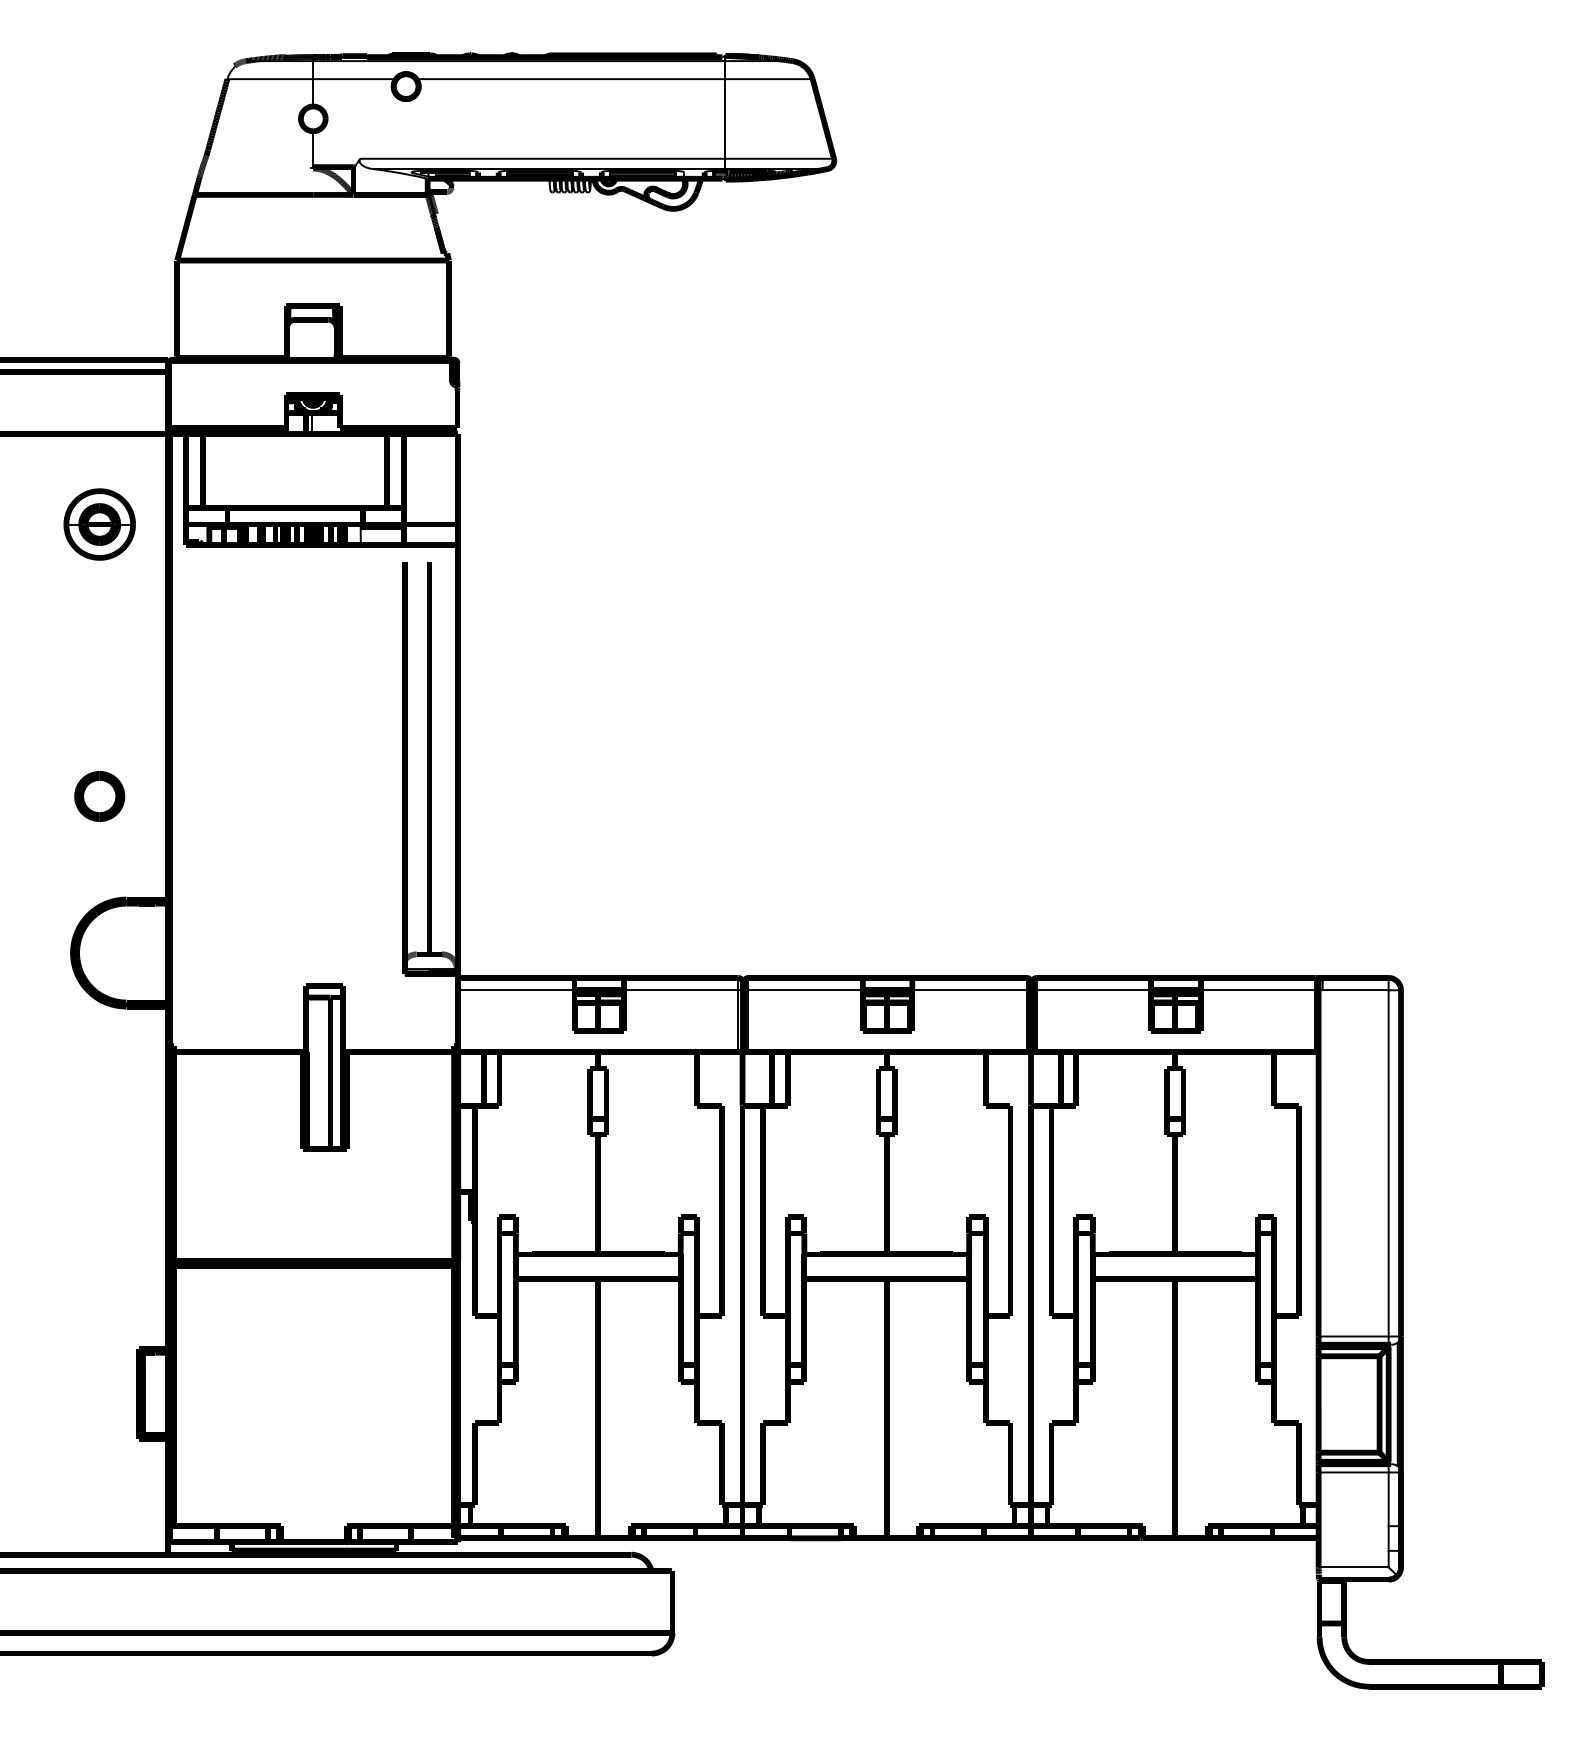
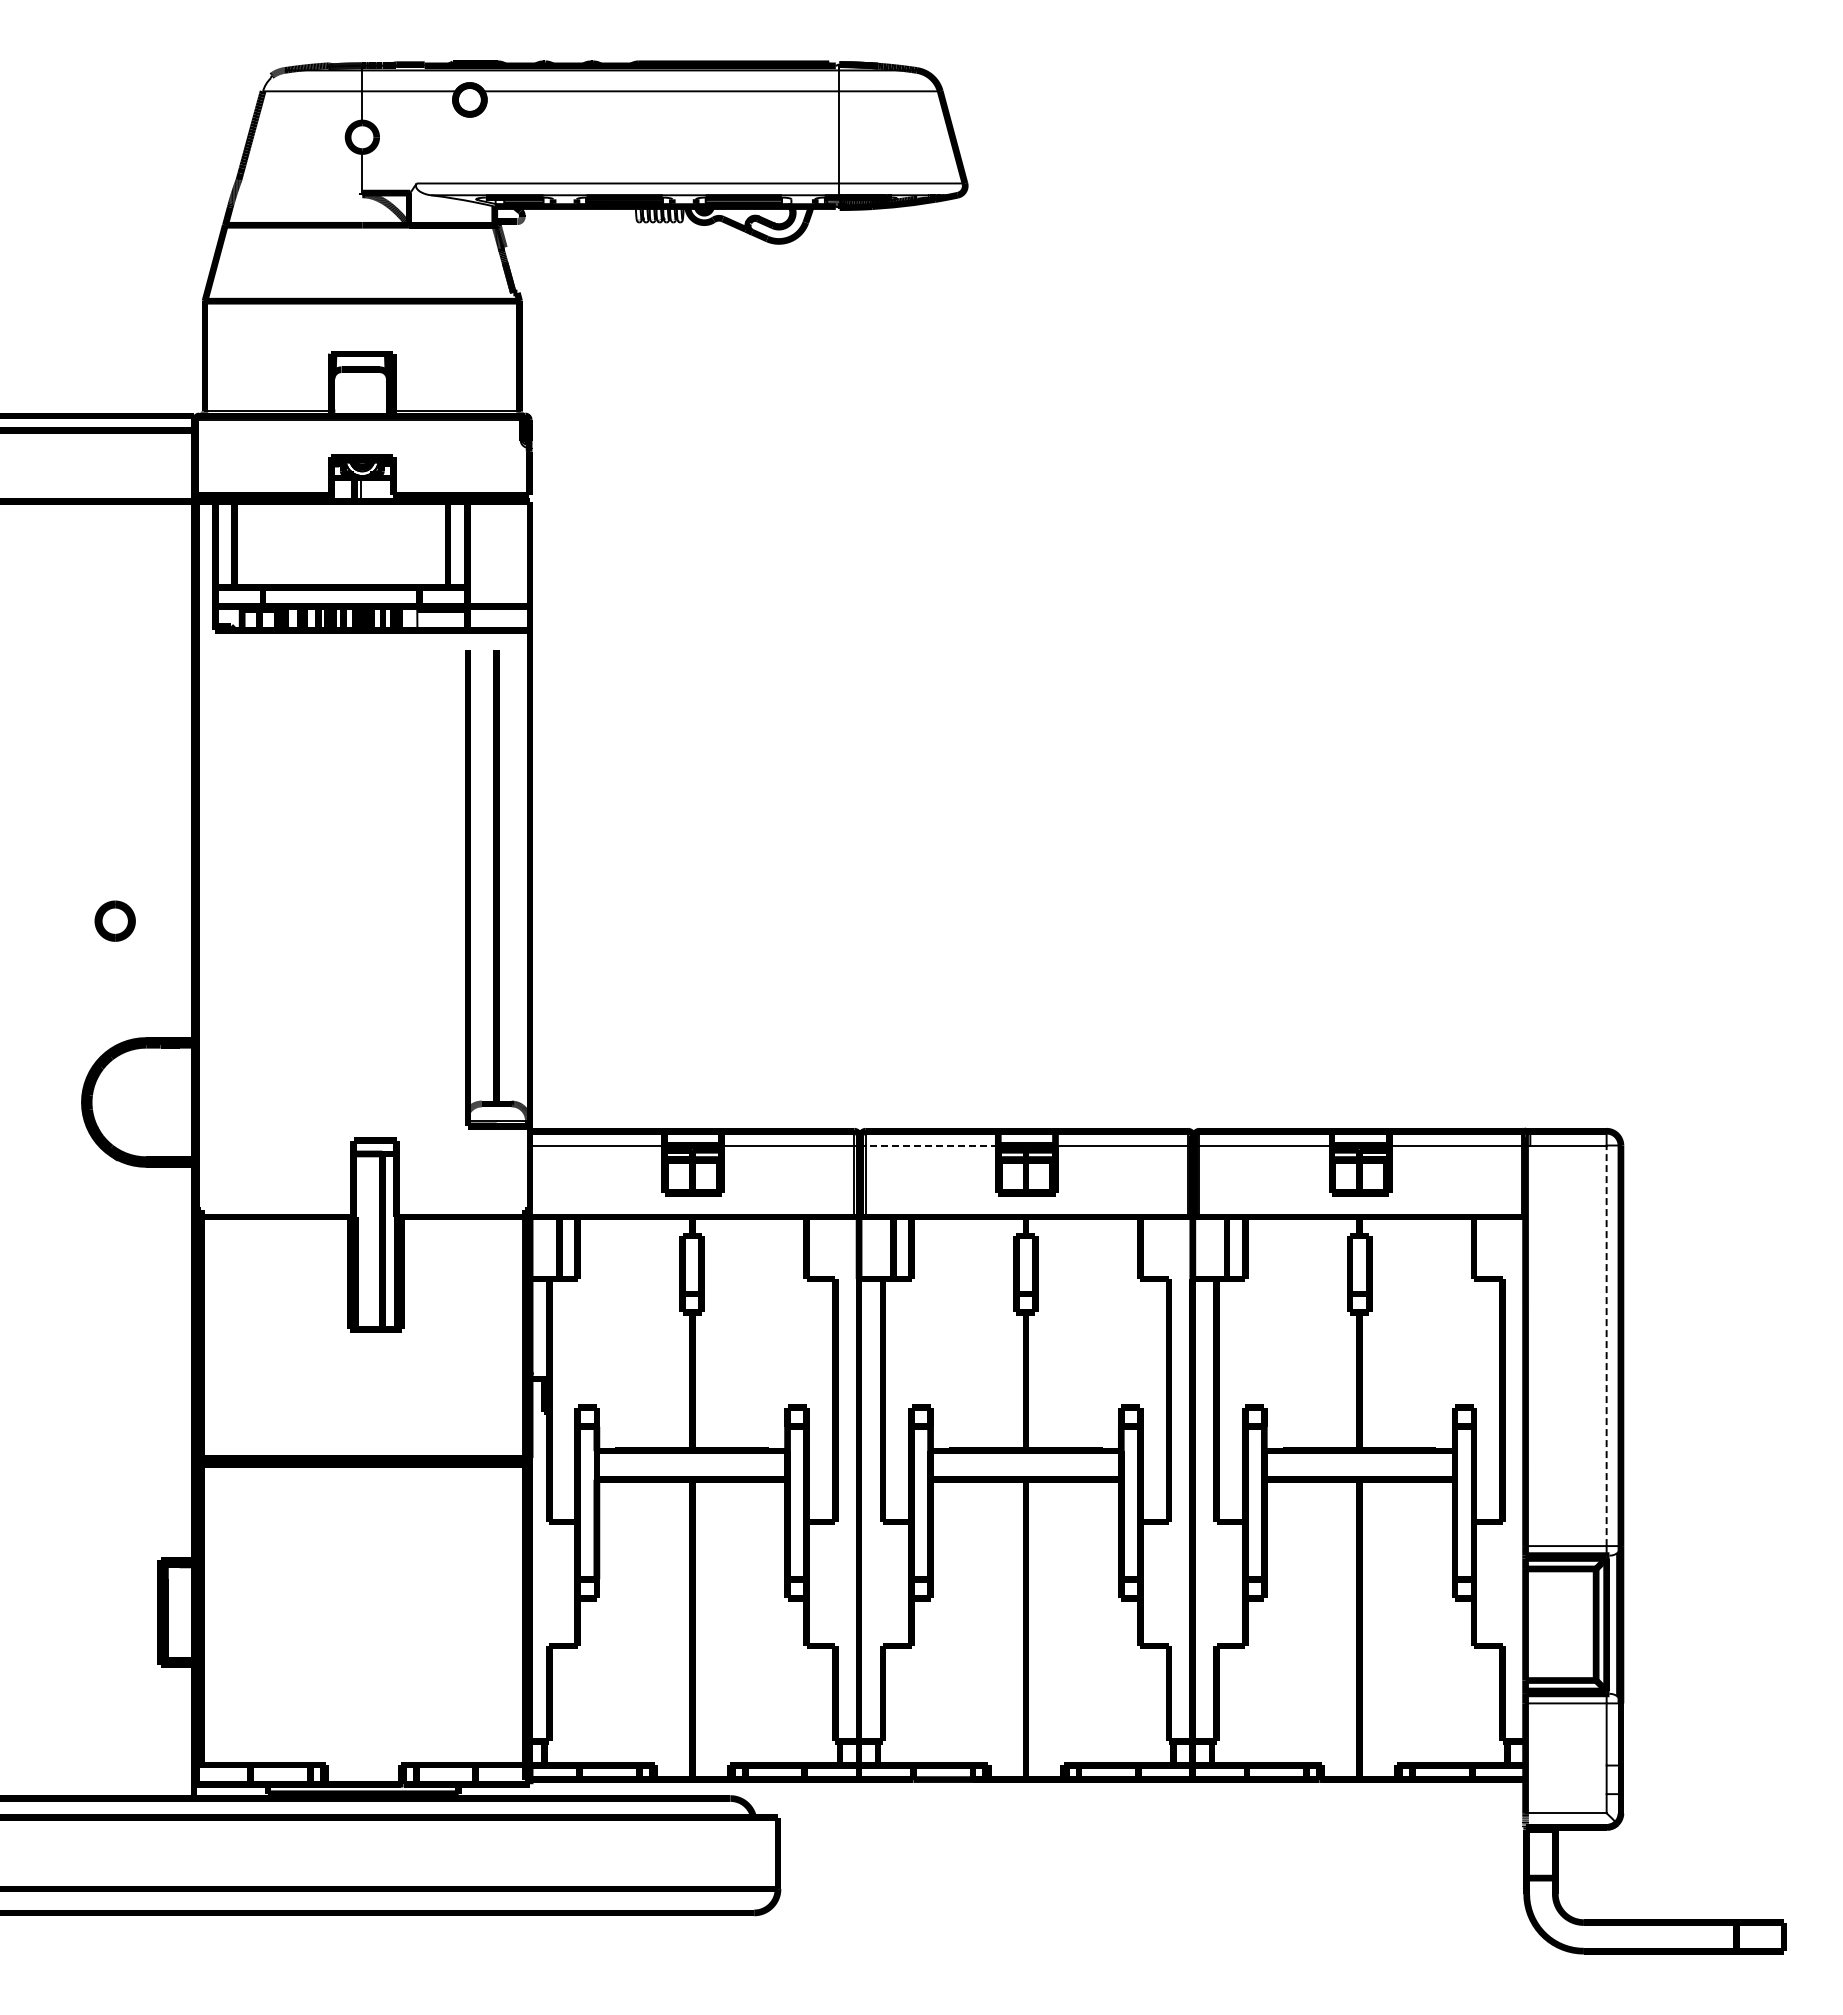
part: (99, 524) -> (115, 606), removed
part: (99, 795) -> (114, 920), size x0.7
line: (805, 990) -> (931, 1145), solid -> dashed
line: (1388, 1163) -> (1606, 1345), solid -> dashed

